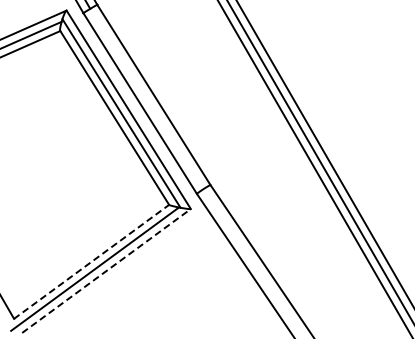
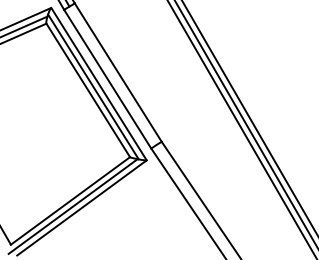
line: (91, 261) -> (70, 200), dashed -> solid
line: (106, 271) -> (81, 208), dashed -> solid

